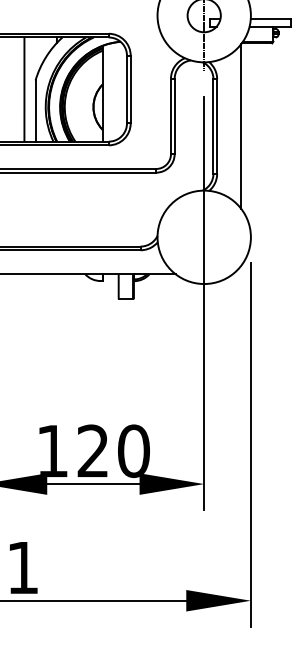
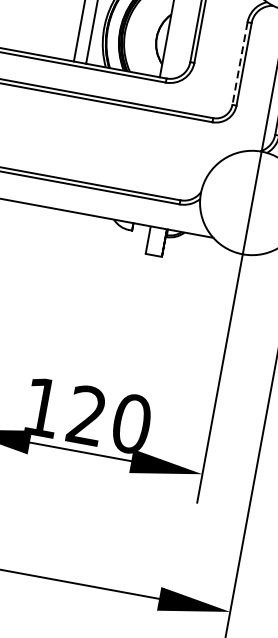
line: (170, 116) -> (239, 63), solid -> dashed

